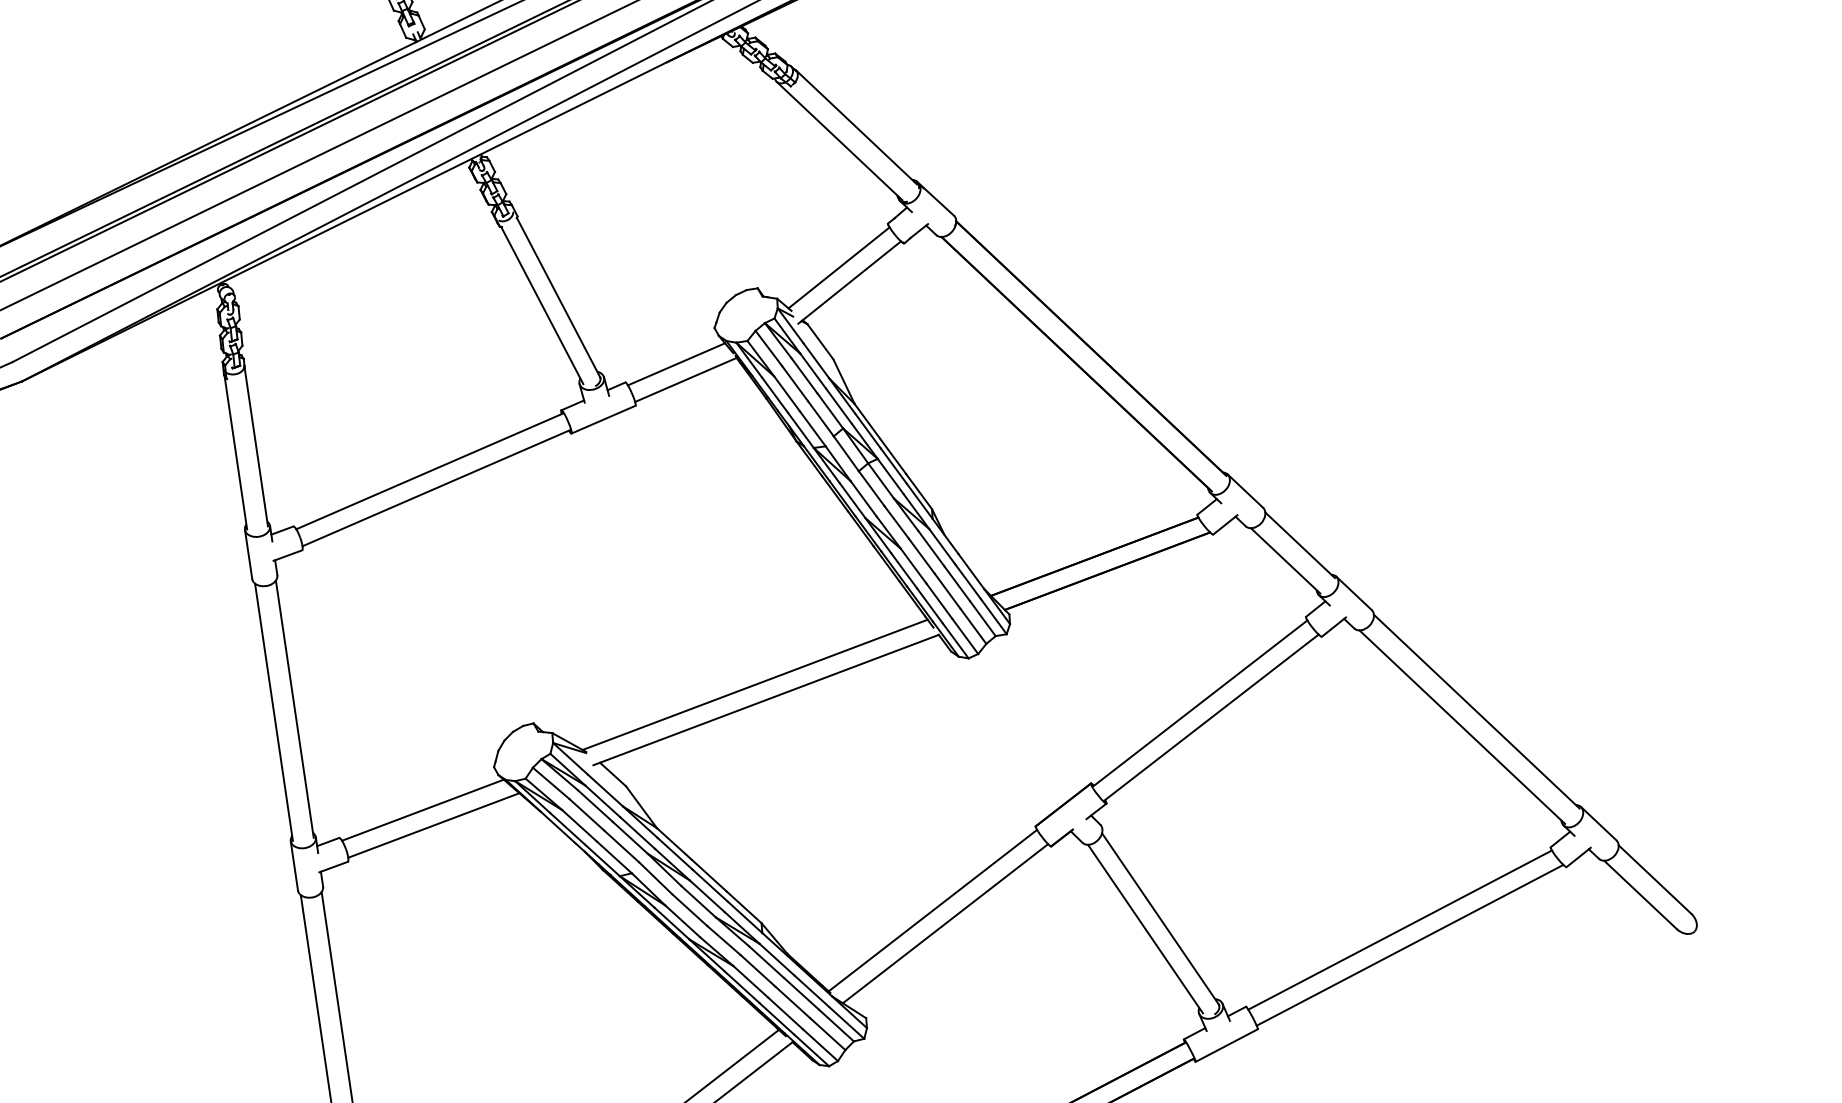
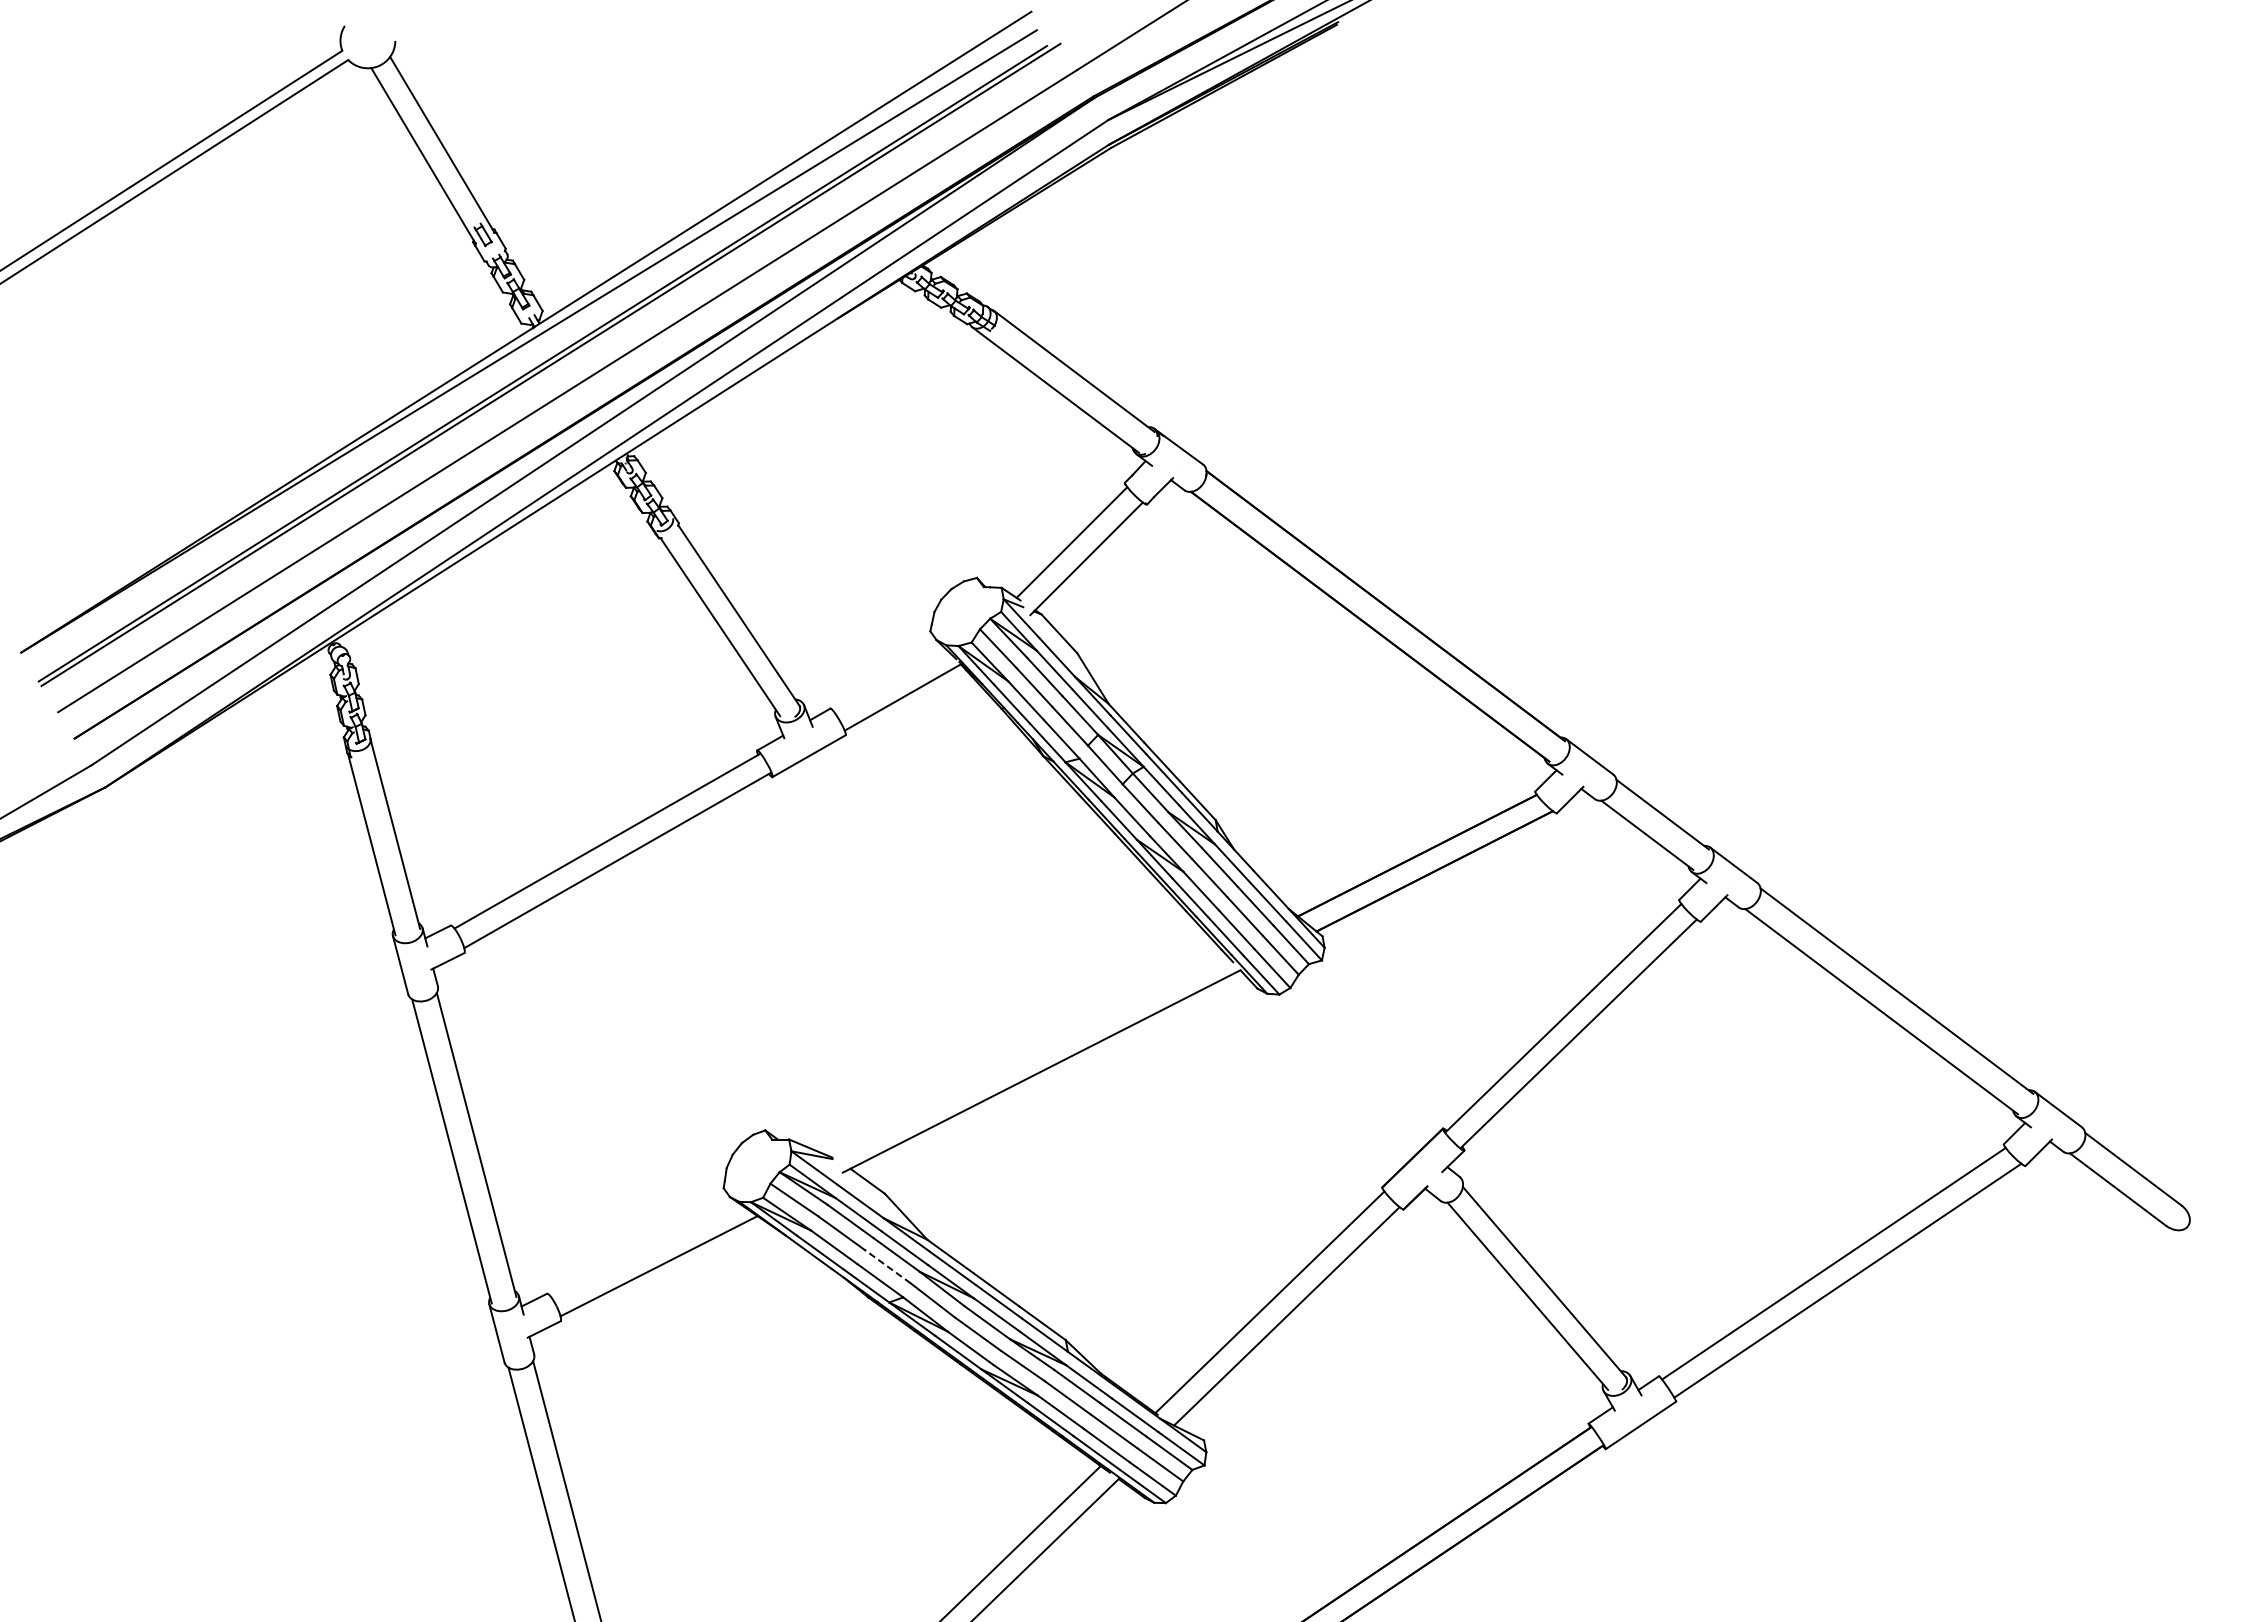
line: (676, 363) -> (889, 679), removed
line: (755, 684) -> (1026, 1054), removed
line: (422, 809) -> (643, 1248), removed
line: (621, 846) -> (887, 1266), solid -> dashed

